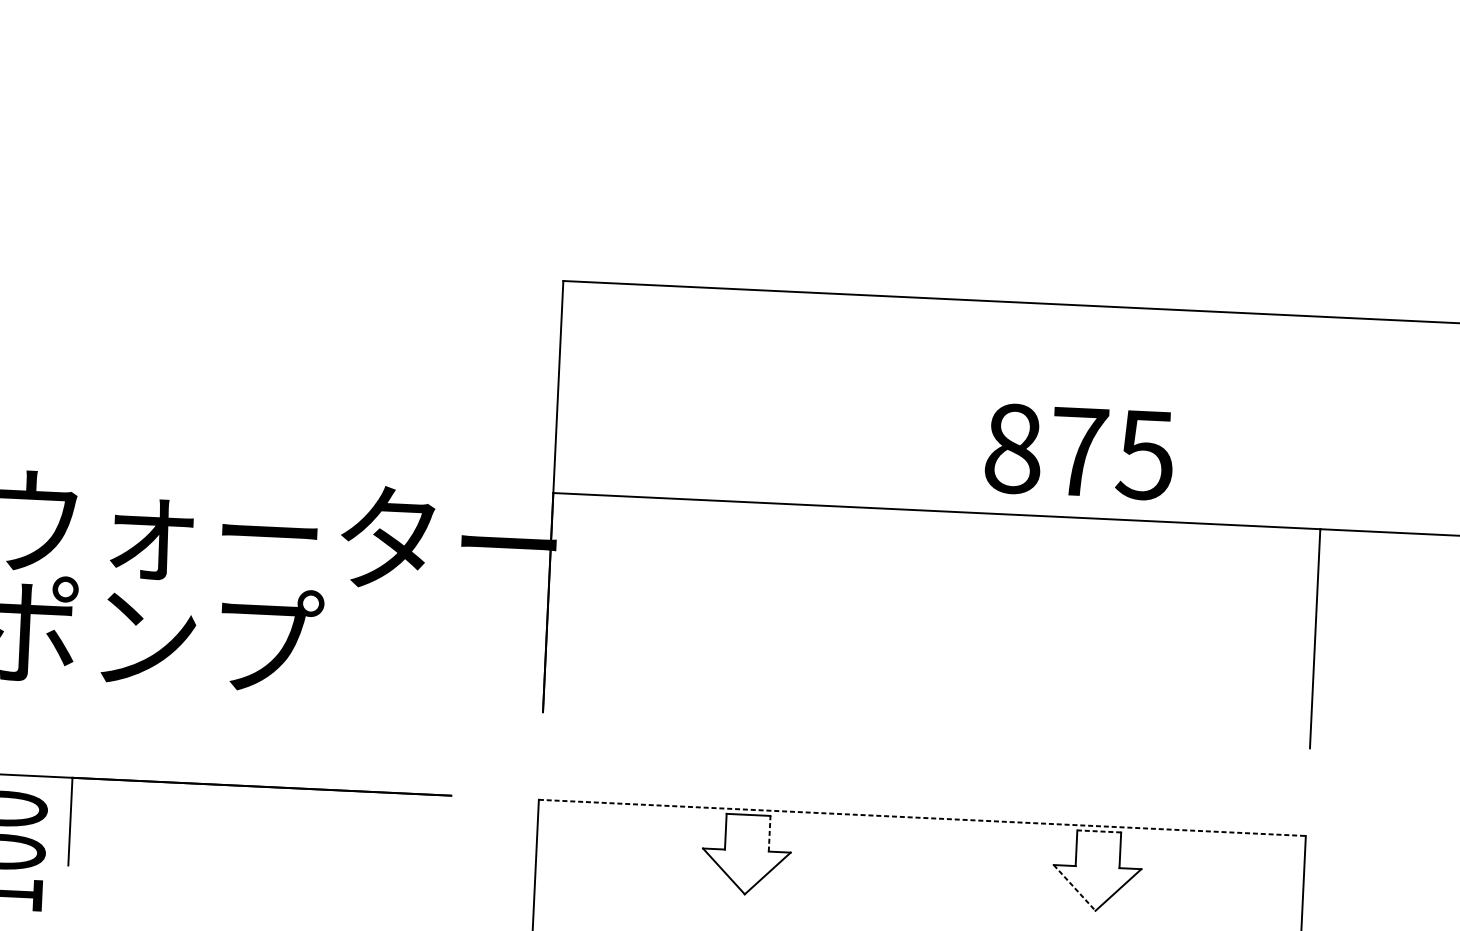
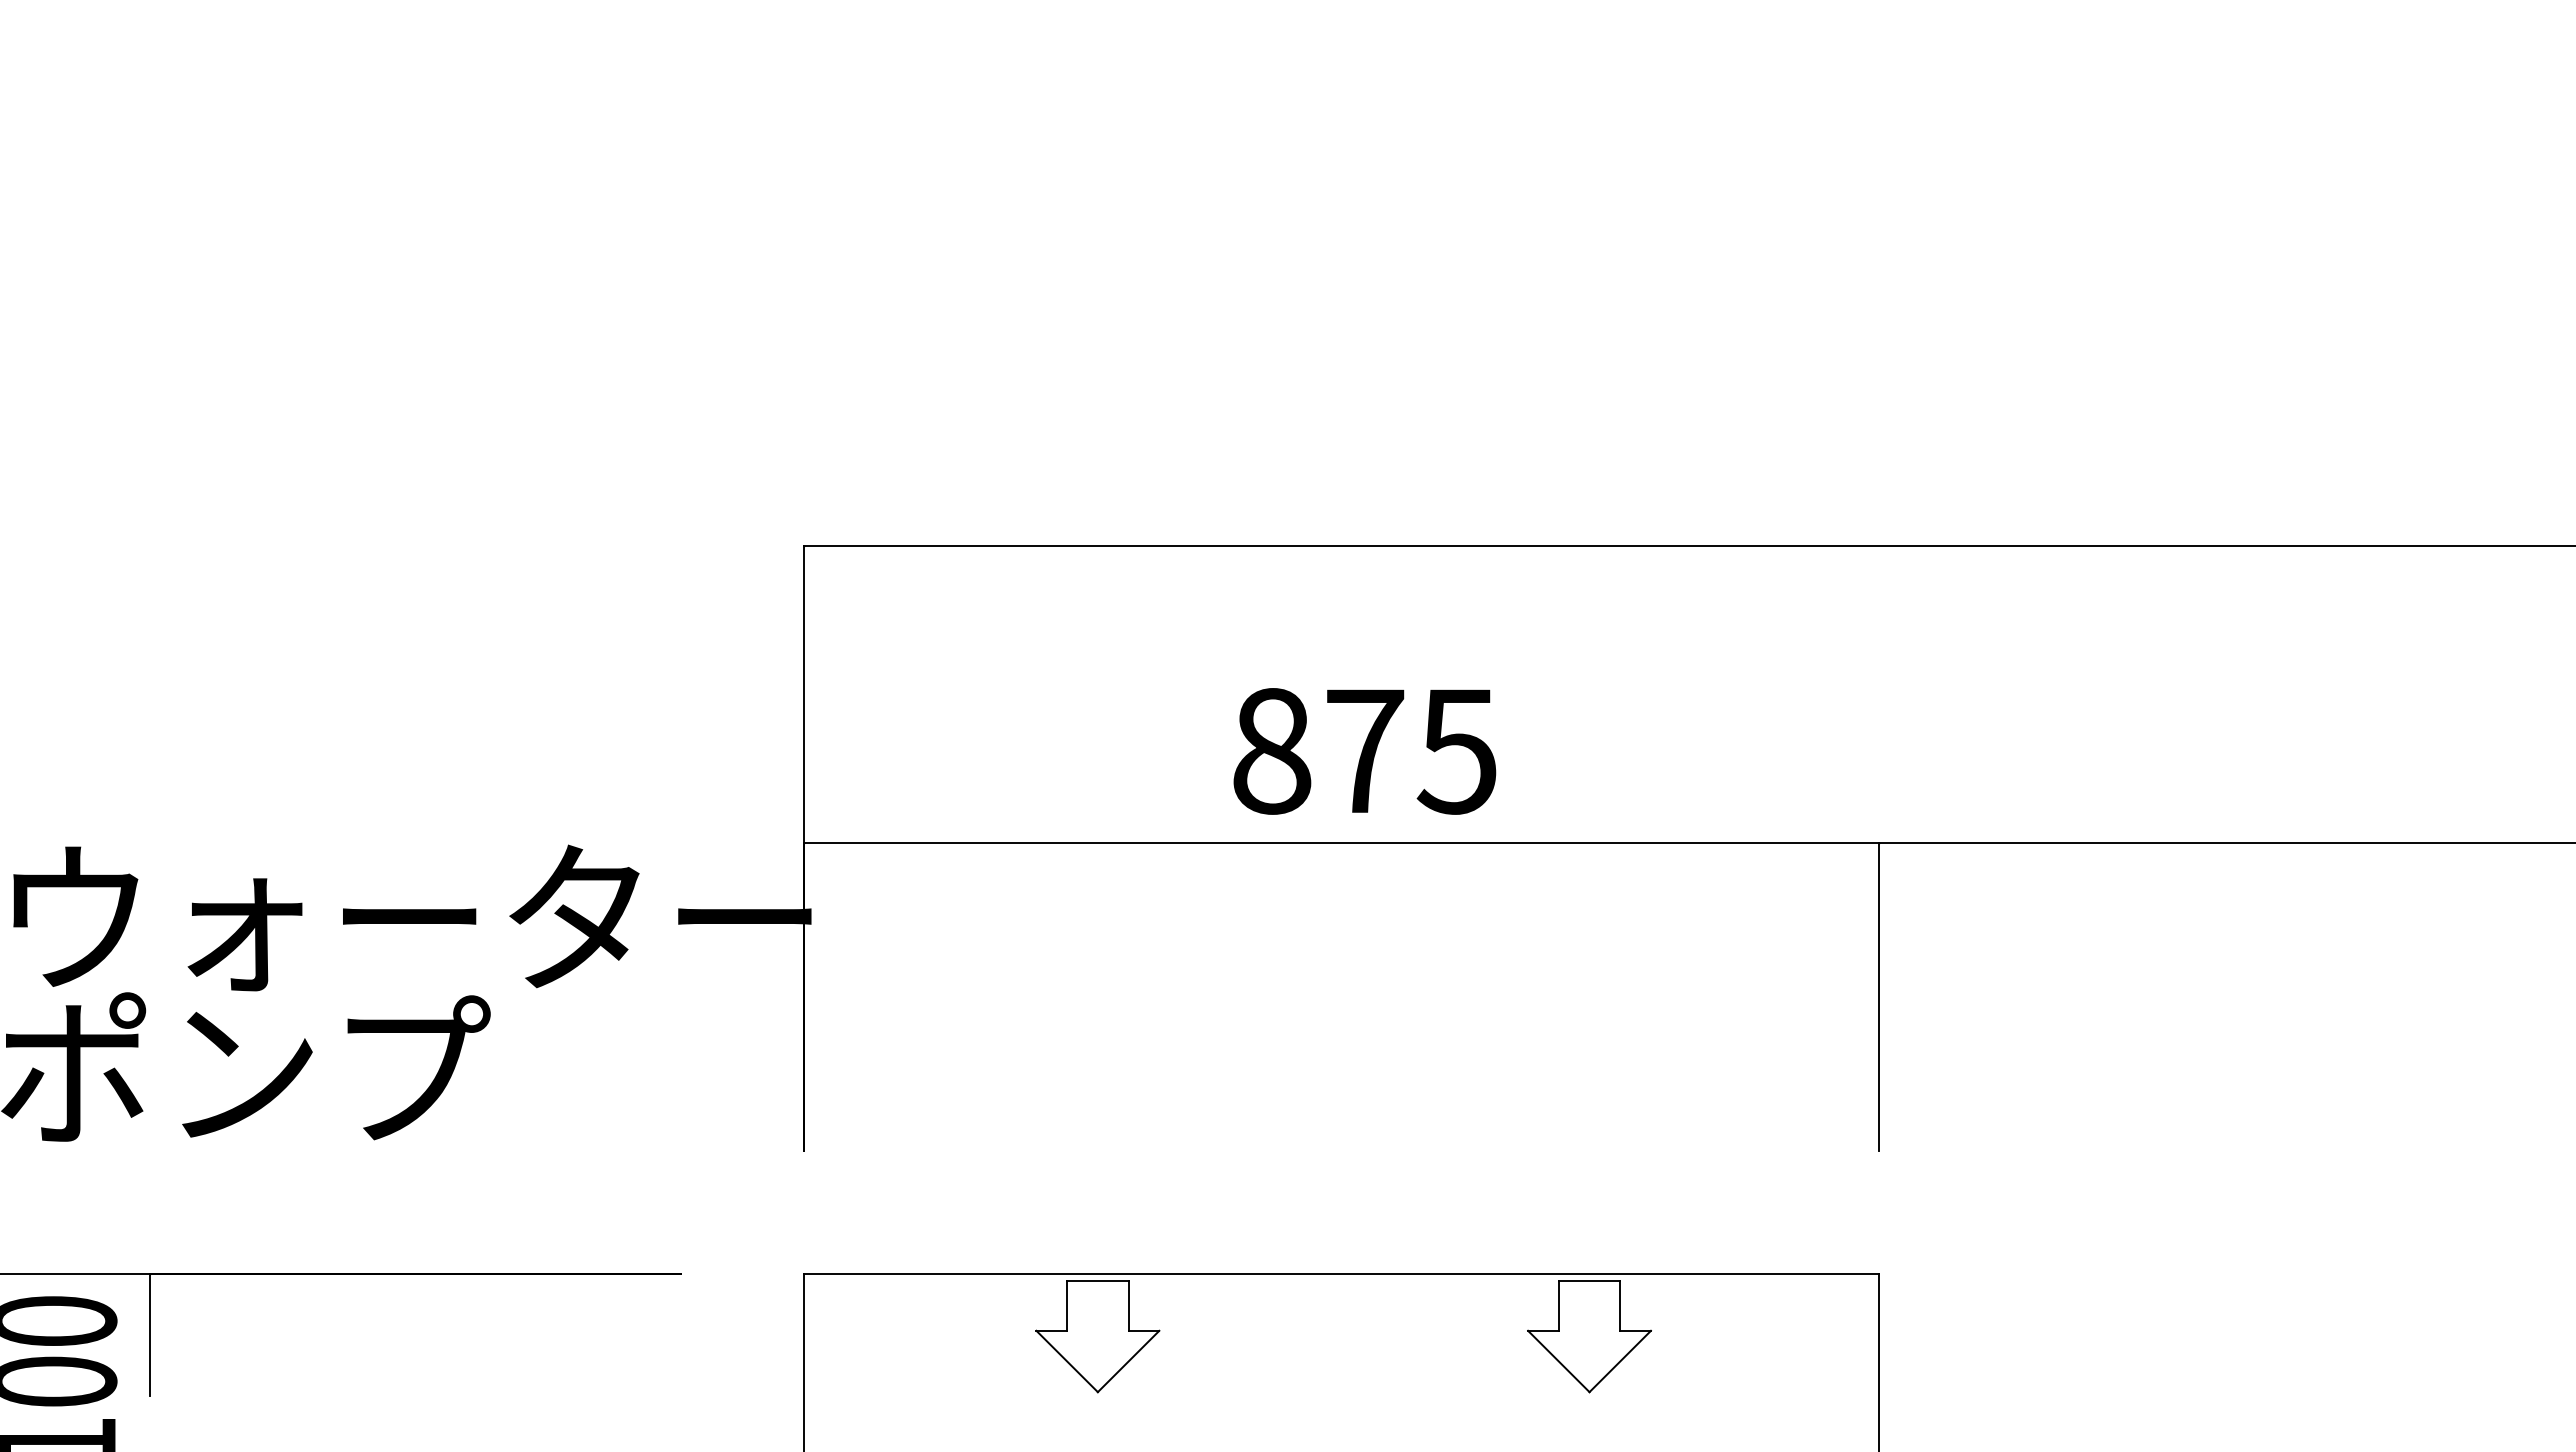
text: (1079, 452) -> (1364, 751), moved
line: (922, 817) -> (1341, 1273), dashed -> solid
line: (1099, 831) -> (1589, 1280), dashed -> solid
line: (769, 833) -> (1128, 1305), dashed -> solid
line: (1075, 887) -> (1559, 1361), dashed -> solid

